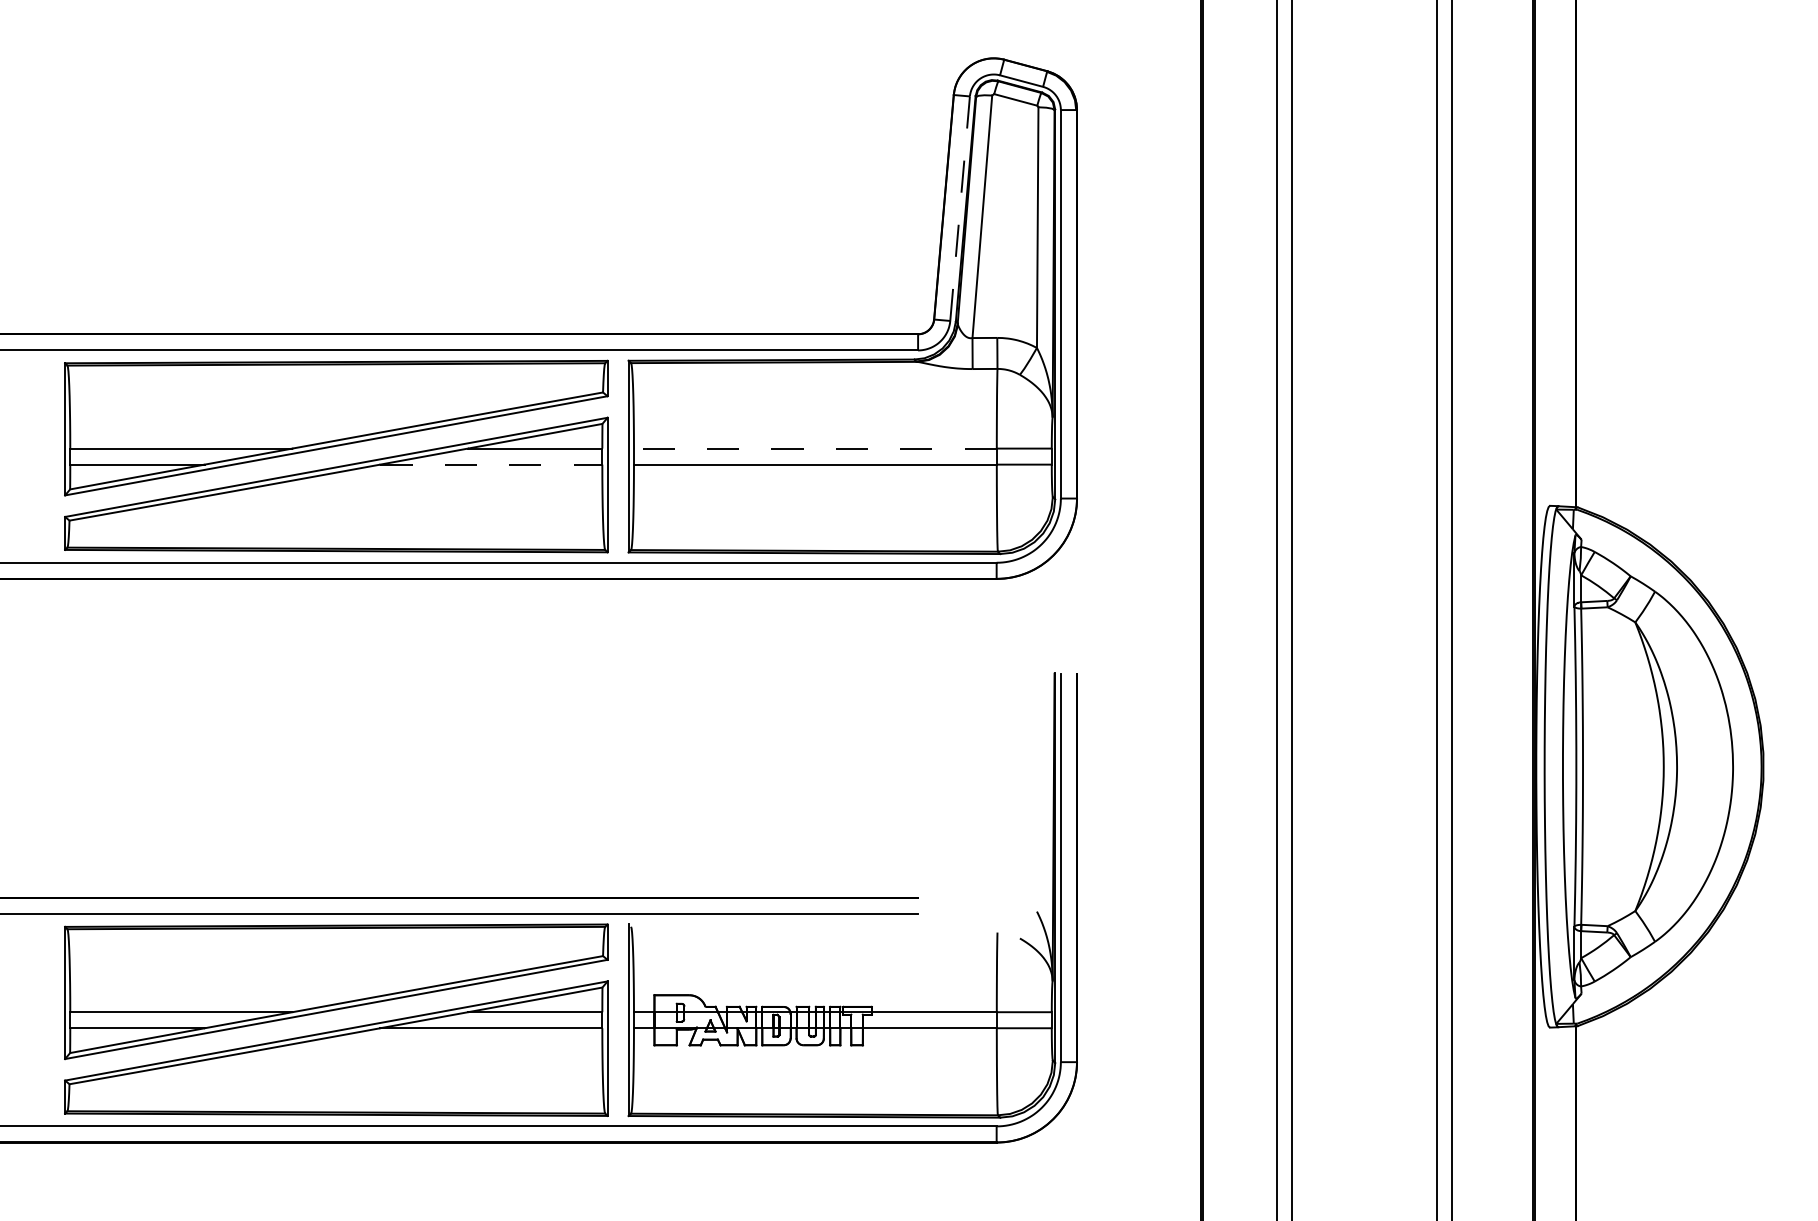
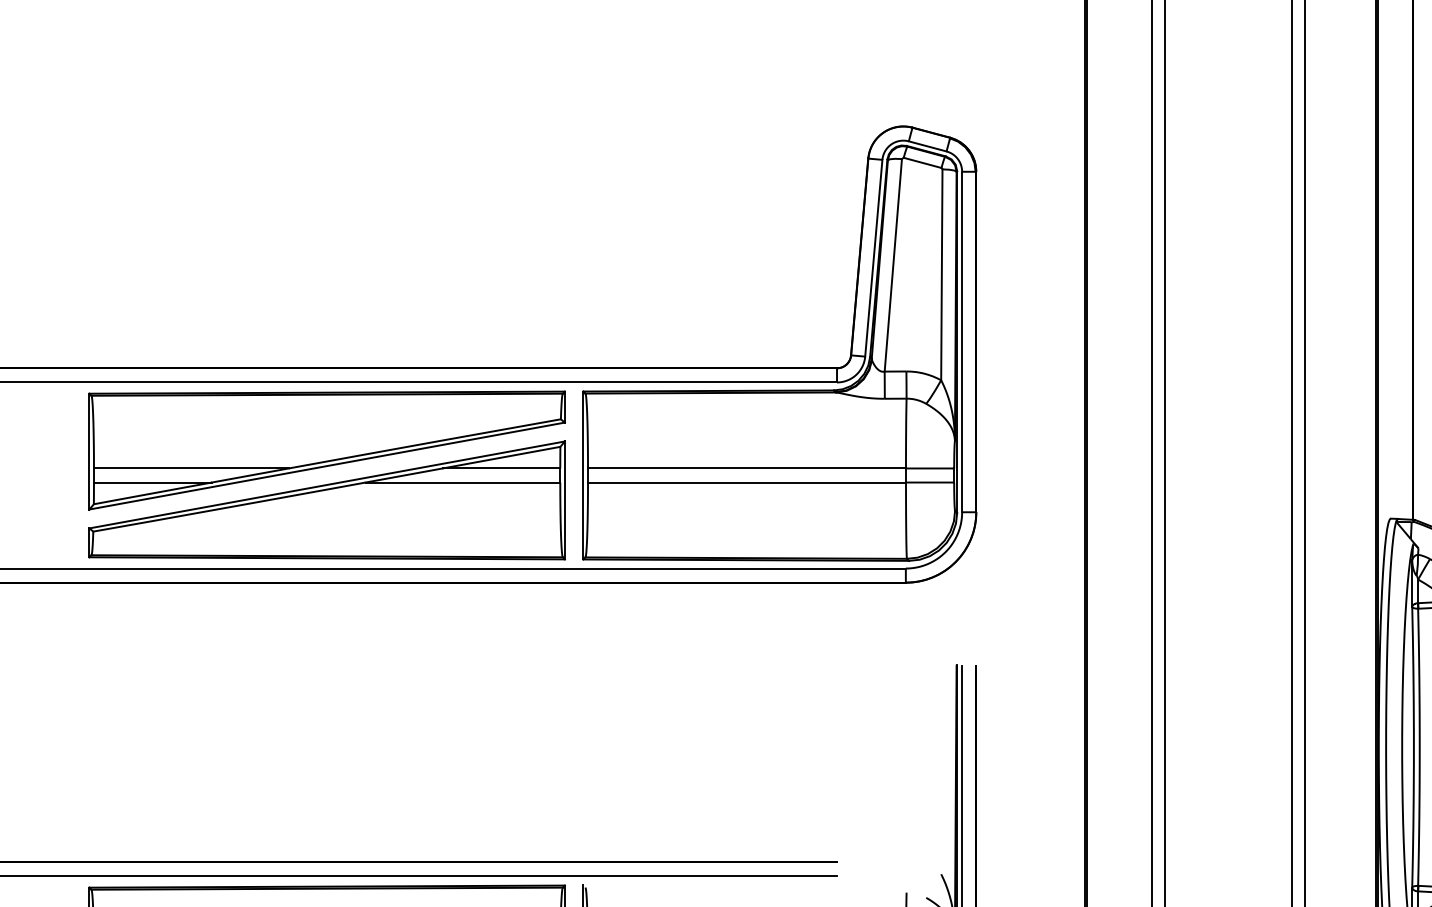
line: (960, 208) -> (874, 258), dashed -> solid
line: (814, 448) -> (746, 468), dashed -> solid
line: (491, 464) -> (463, 482), dashed -> solid

